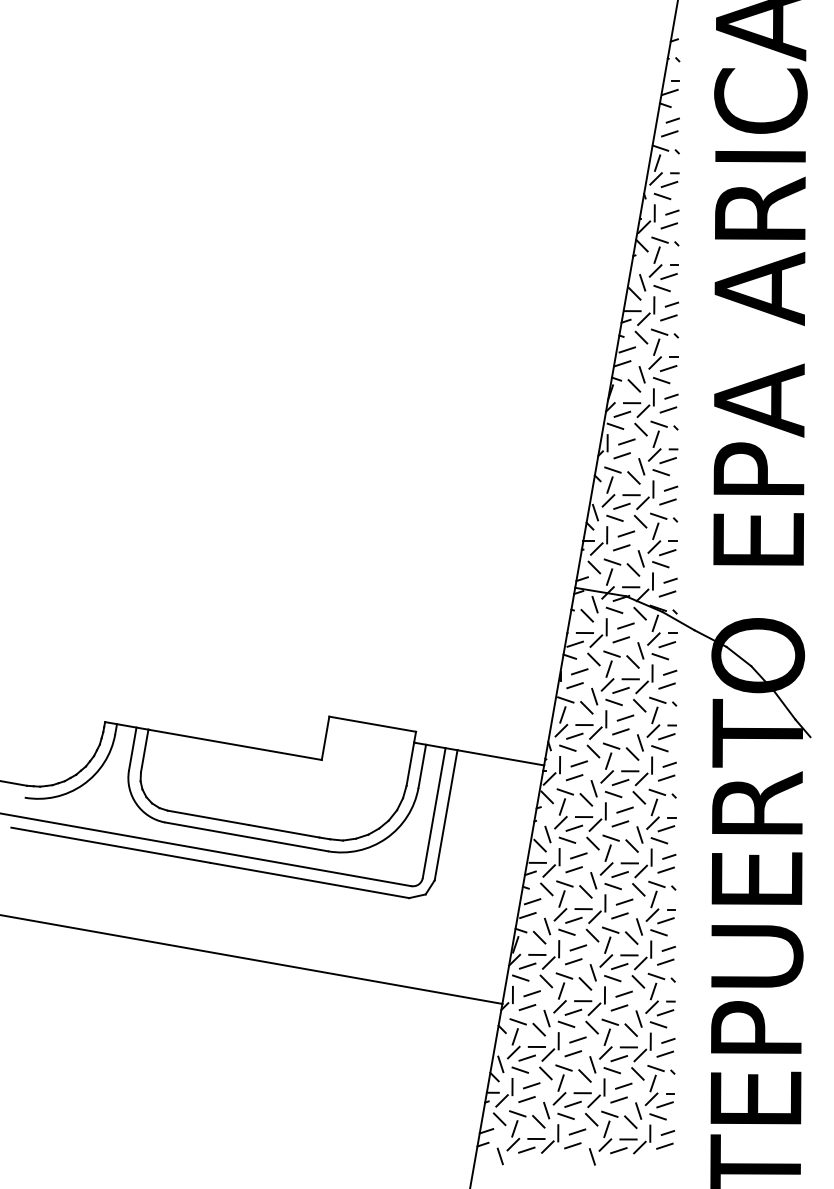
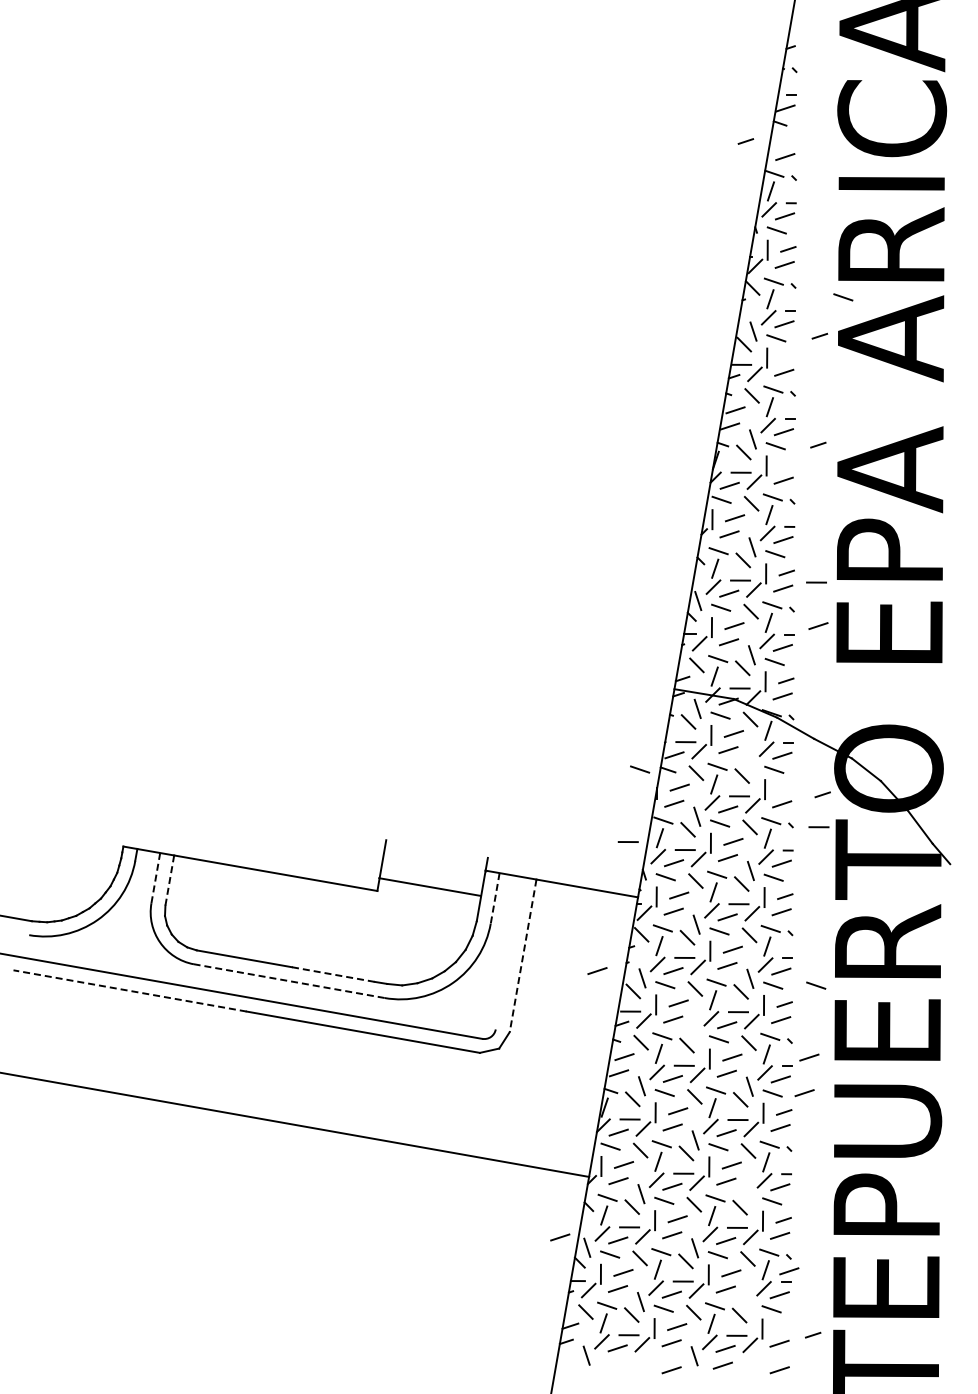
line: (672, 120) -> (745, 141), moved
line: (719, 253) -> (843, 297), added
line: (671, 304) -> (819, 335), moved
line: (671, 396) -> (818, 444), moved
line: (696, 496) -> (816, 582), added
line: (698, 533) -> (818, 625), added
line: (640, 651) -> (751, 763), removed
line: (546, 656) -> (640, 769), added
line: (669, 672) -> (822, 794), moved
line: (698, 705) -> (818, 827), added
line: (535, 717) -> (627, 841), added
line: (372, 723) -> (429, 886), moved
line: (132, 748) -> (155, 877), solid -> dashed
line: (144, 751) -> (169, 880), solid -> dashed
line: (422, 766) -> (495, 898), solid -> dashed
line: (433, 813) -> (508, 953), removed
line: (446, 815) -> (523, 956), solid -> dashed
line: (509, 827) -> (597, 970), added
line: (283, 831) -> (332, 974), solid -> dashed
line: (246, 837) -> (289, 981), solid -> dashed
line: (696, 840) -> (816, 985), added
line: (110, 844) -> (129, 990), solid -> dashed
line: (594, 880) -> (696, 1032), removed
line: (690, 902) -> (809, 1057), added
line: (686, 932) -> (804, 1093), added
line: (639, 1018) -> (749, 1194), removed
line: (477, 1055) -> (560, 1237), added
line: (673, 1084) -> (789, 1271), added
line: (638, 1111) -> (748, 1302), removed
line: (668, 1132) -> (813, 1334), moved
line: (616, 1164) -> (722, 1365), added
line: (572, 1169) -> (671, 1370), added
line: (664, 1169) -> (779, 1370), added

